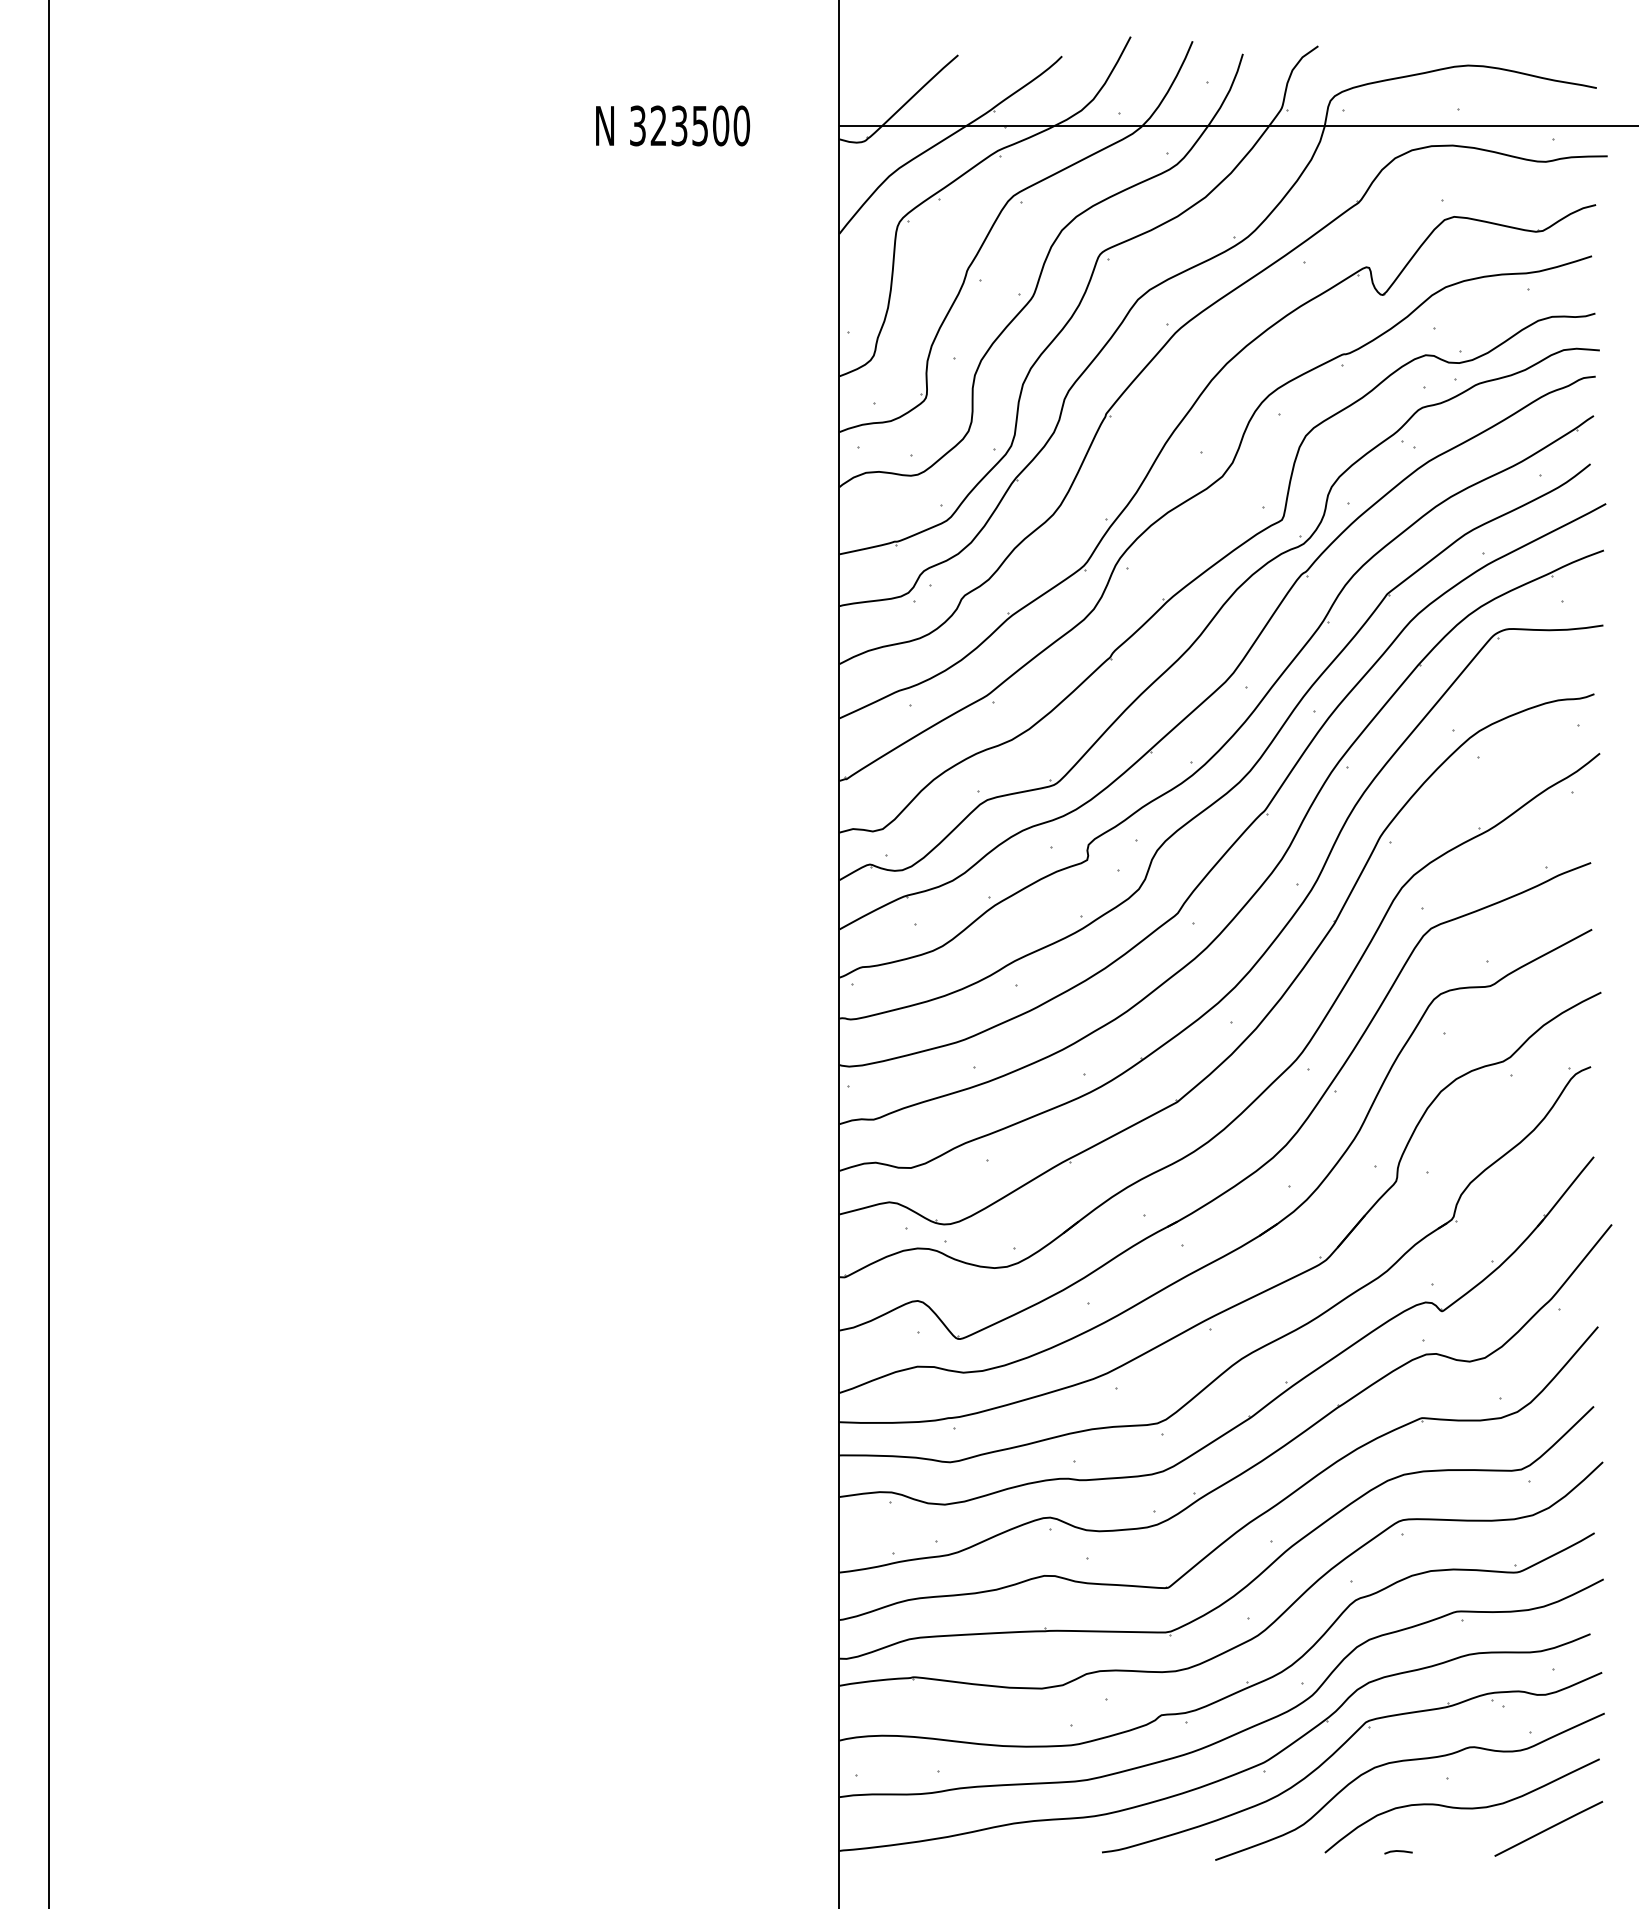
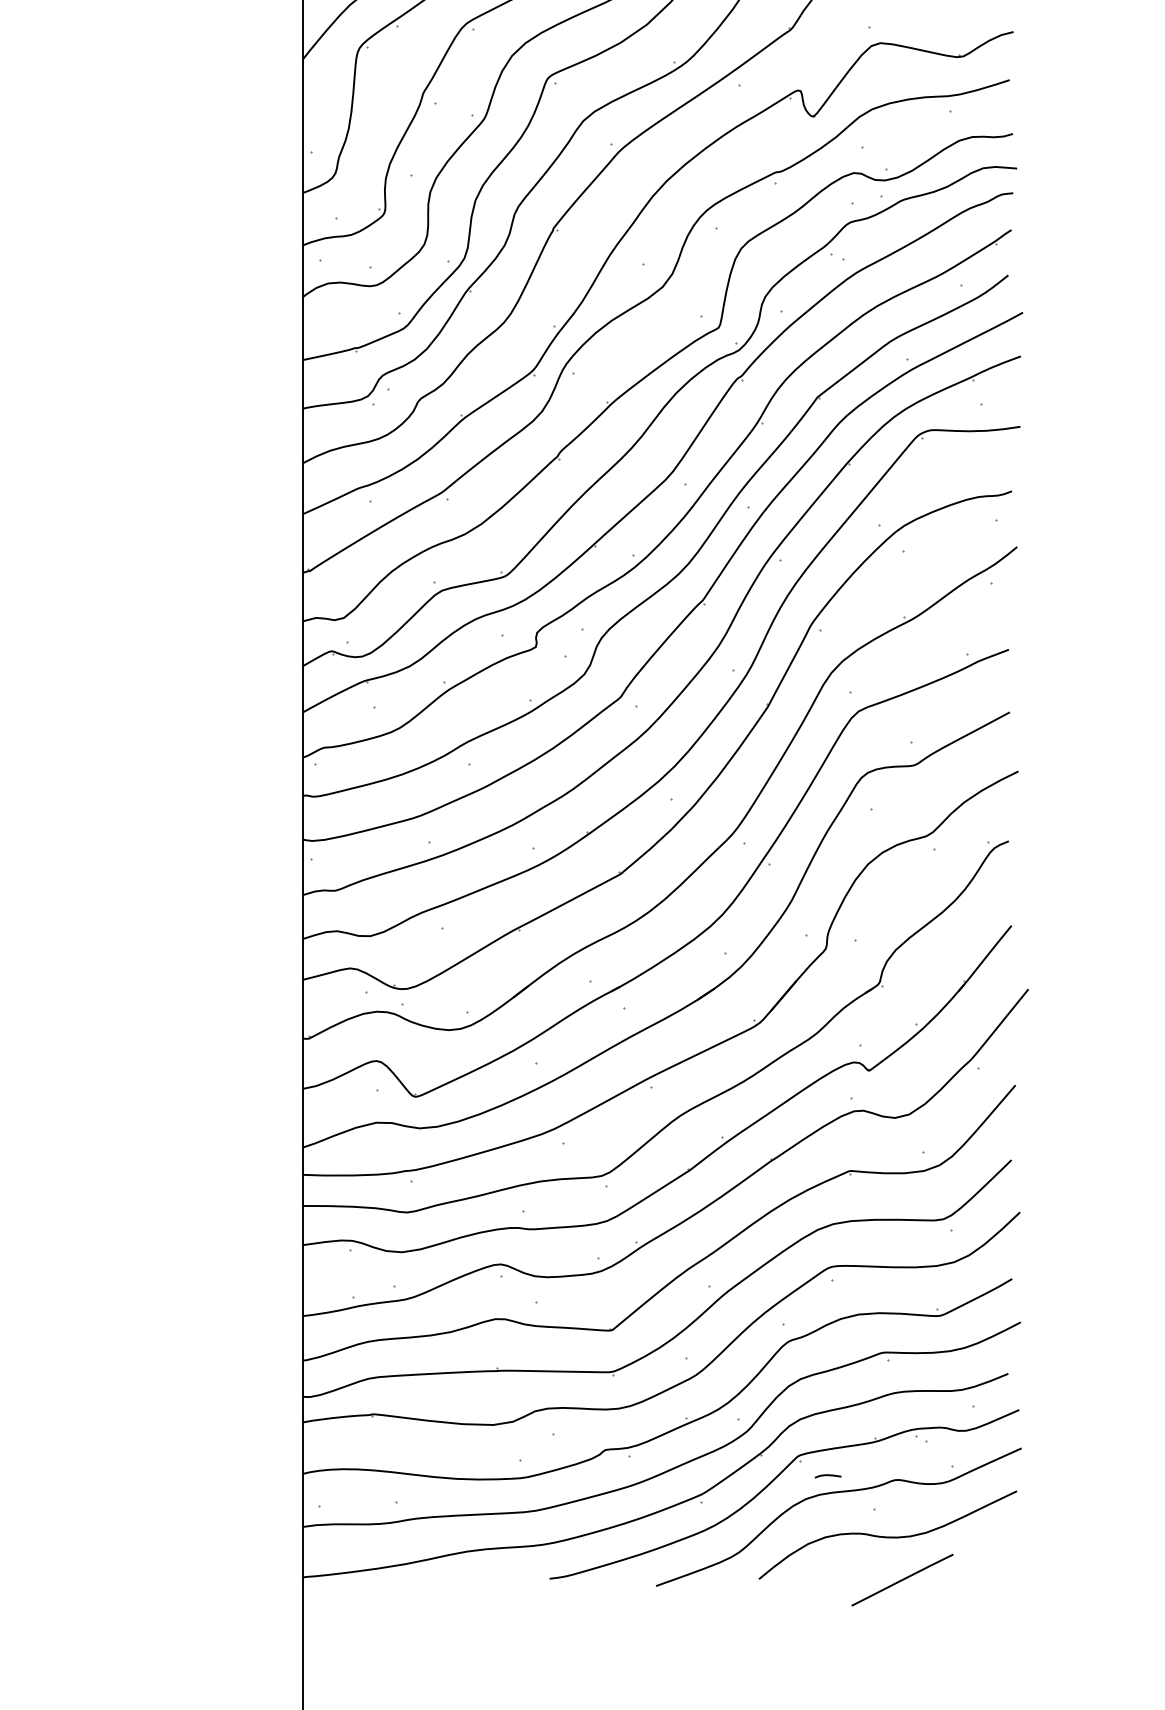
line: (1548, 1828) -> (902, 1579), moved
line: (1398, 1851) -> (828, 1475), moved

